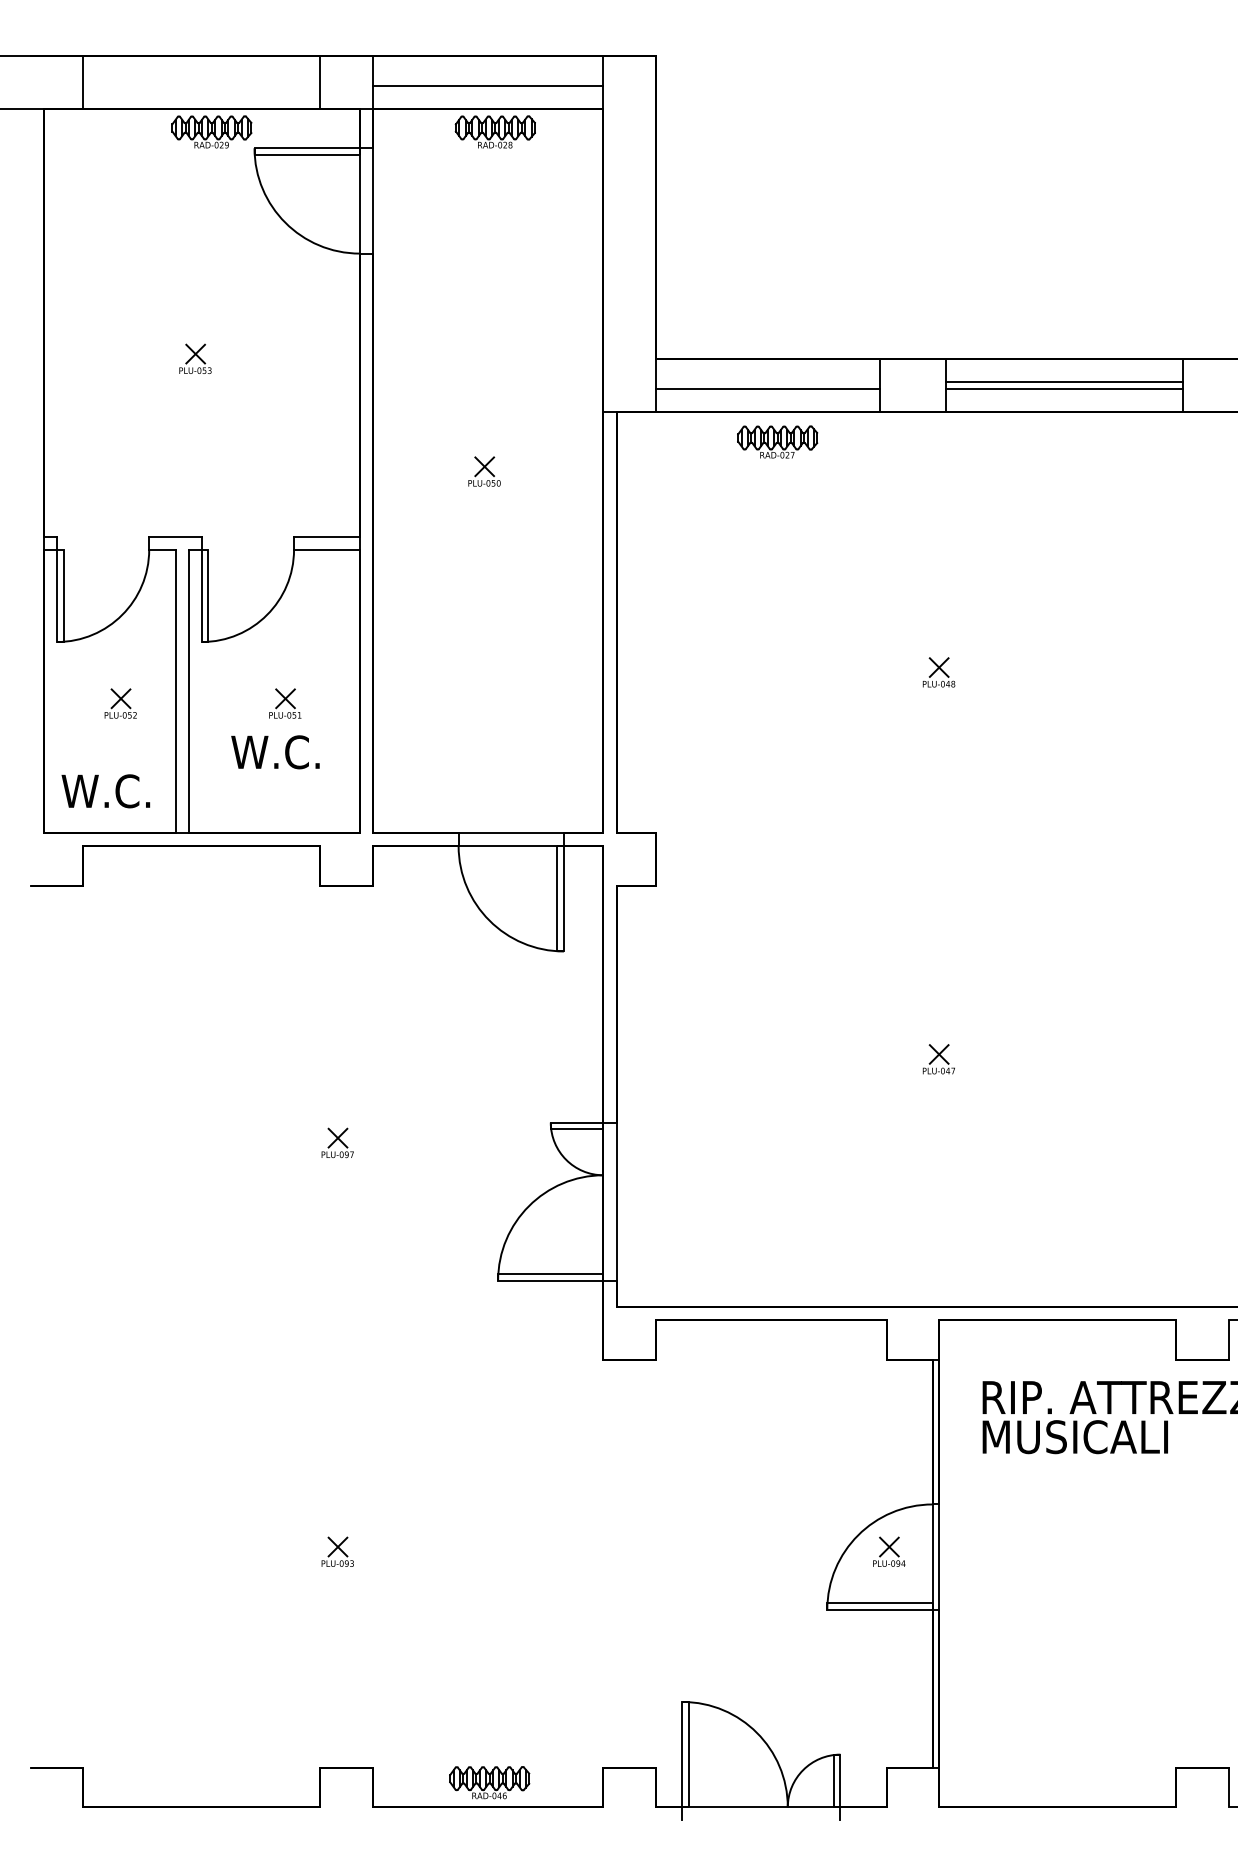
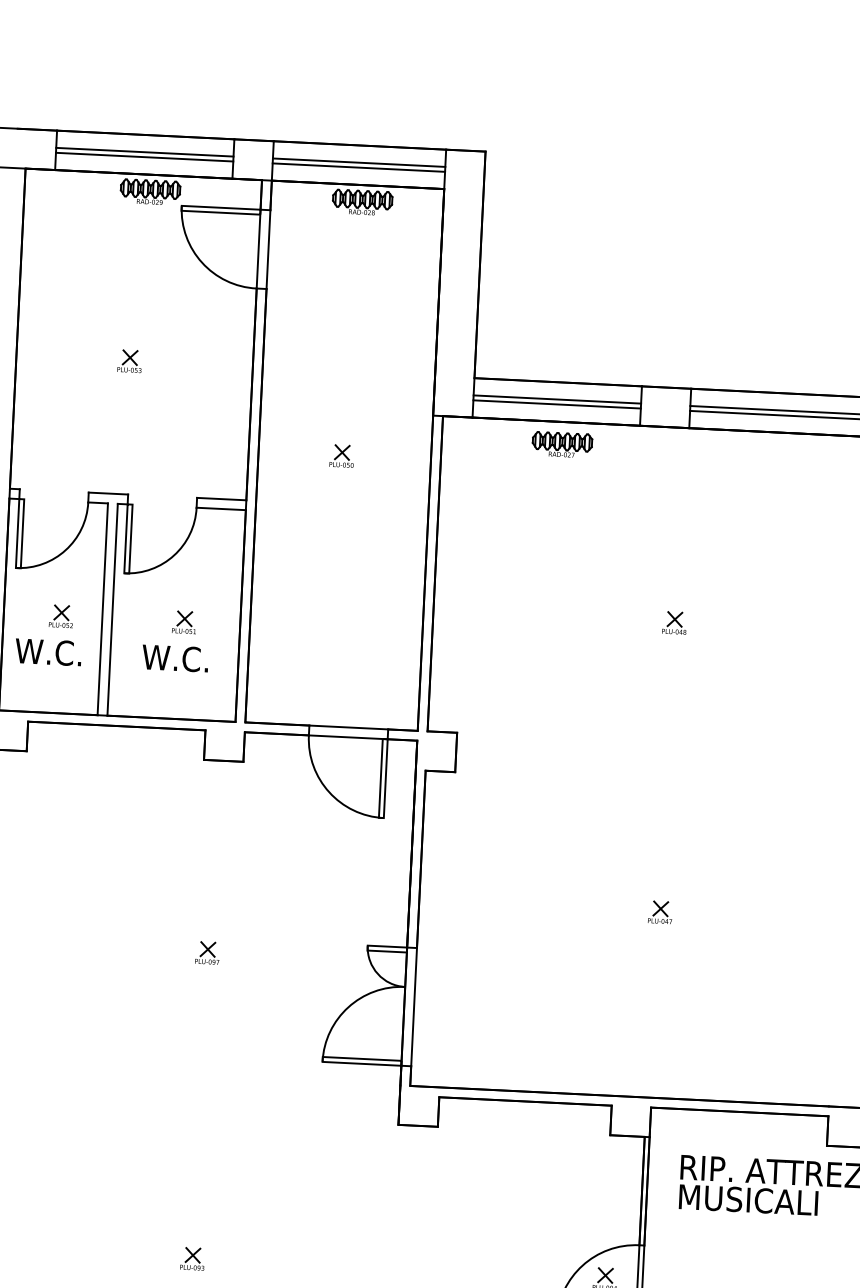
line: (201, 79) -> (144, 152), added
line: (488, 79) -> (359, 162), added
line: (201, 85) -> (144, 156), added
line: (767, 381) -> (556, 399), added
text: (105, 791) -> (48, 652), moved

